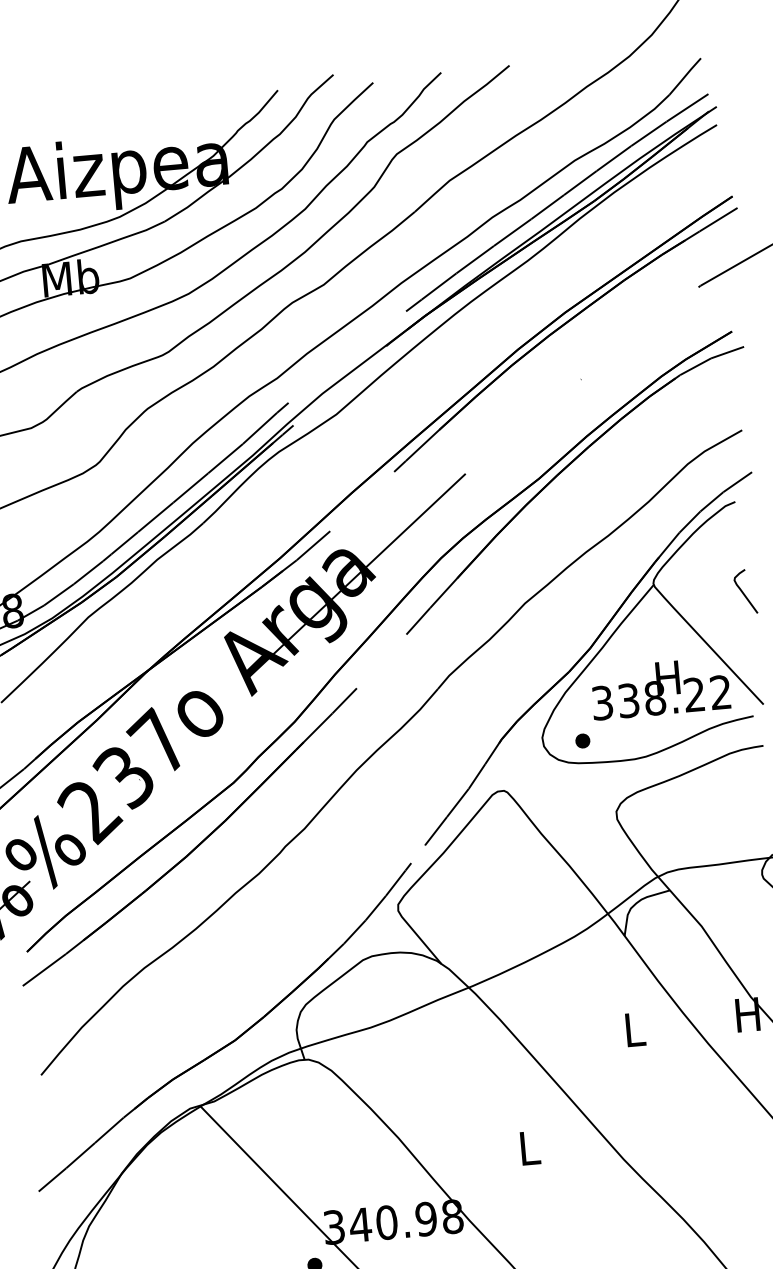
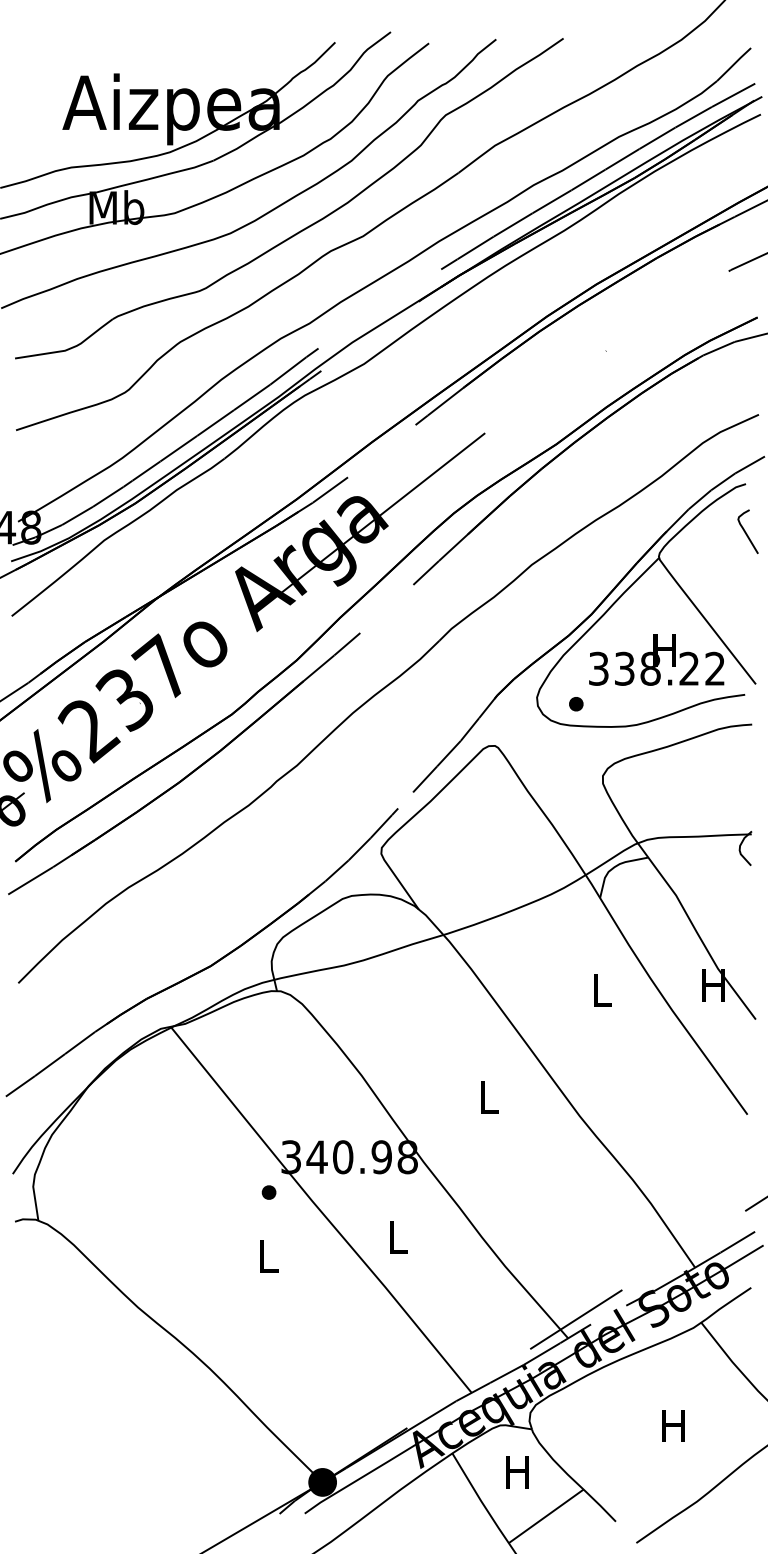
curve: (743, 592) -> (746, 532), moved

